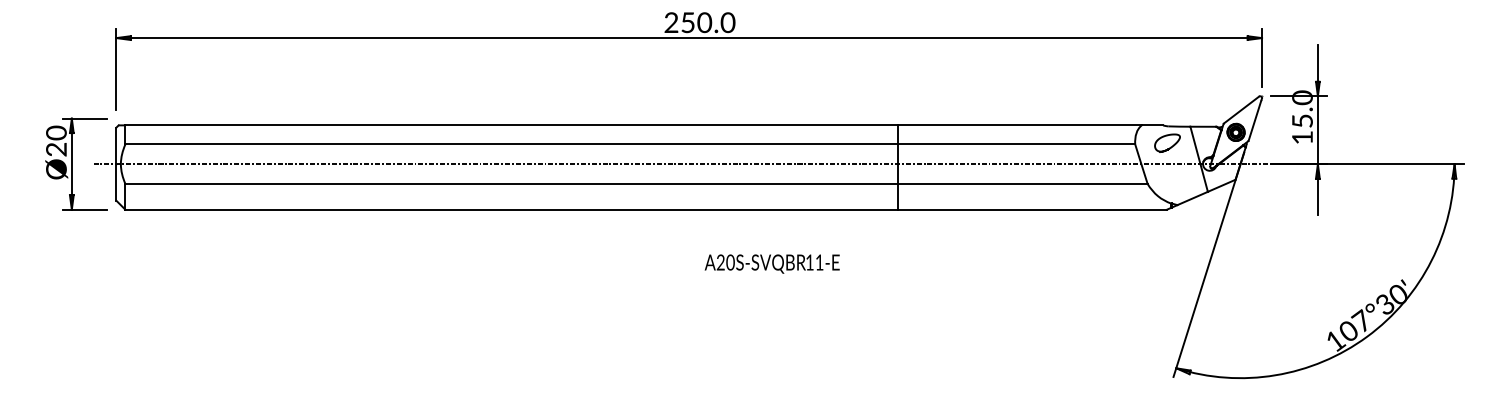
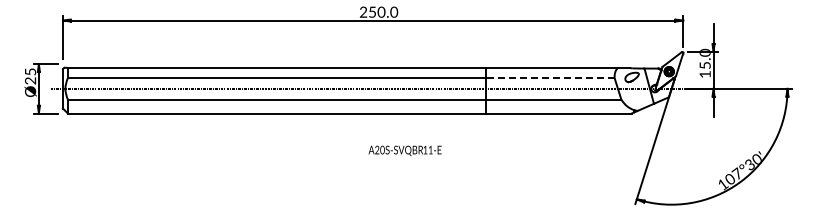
text: (56, 132) -> (30, 71), Ø20 -> Ø25
line: (1014, 145) -> (549, 78), solid -> dashed
text: (771, 263) -> (404, 150), moved

